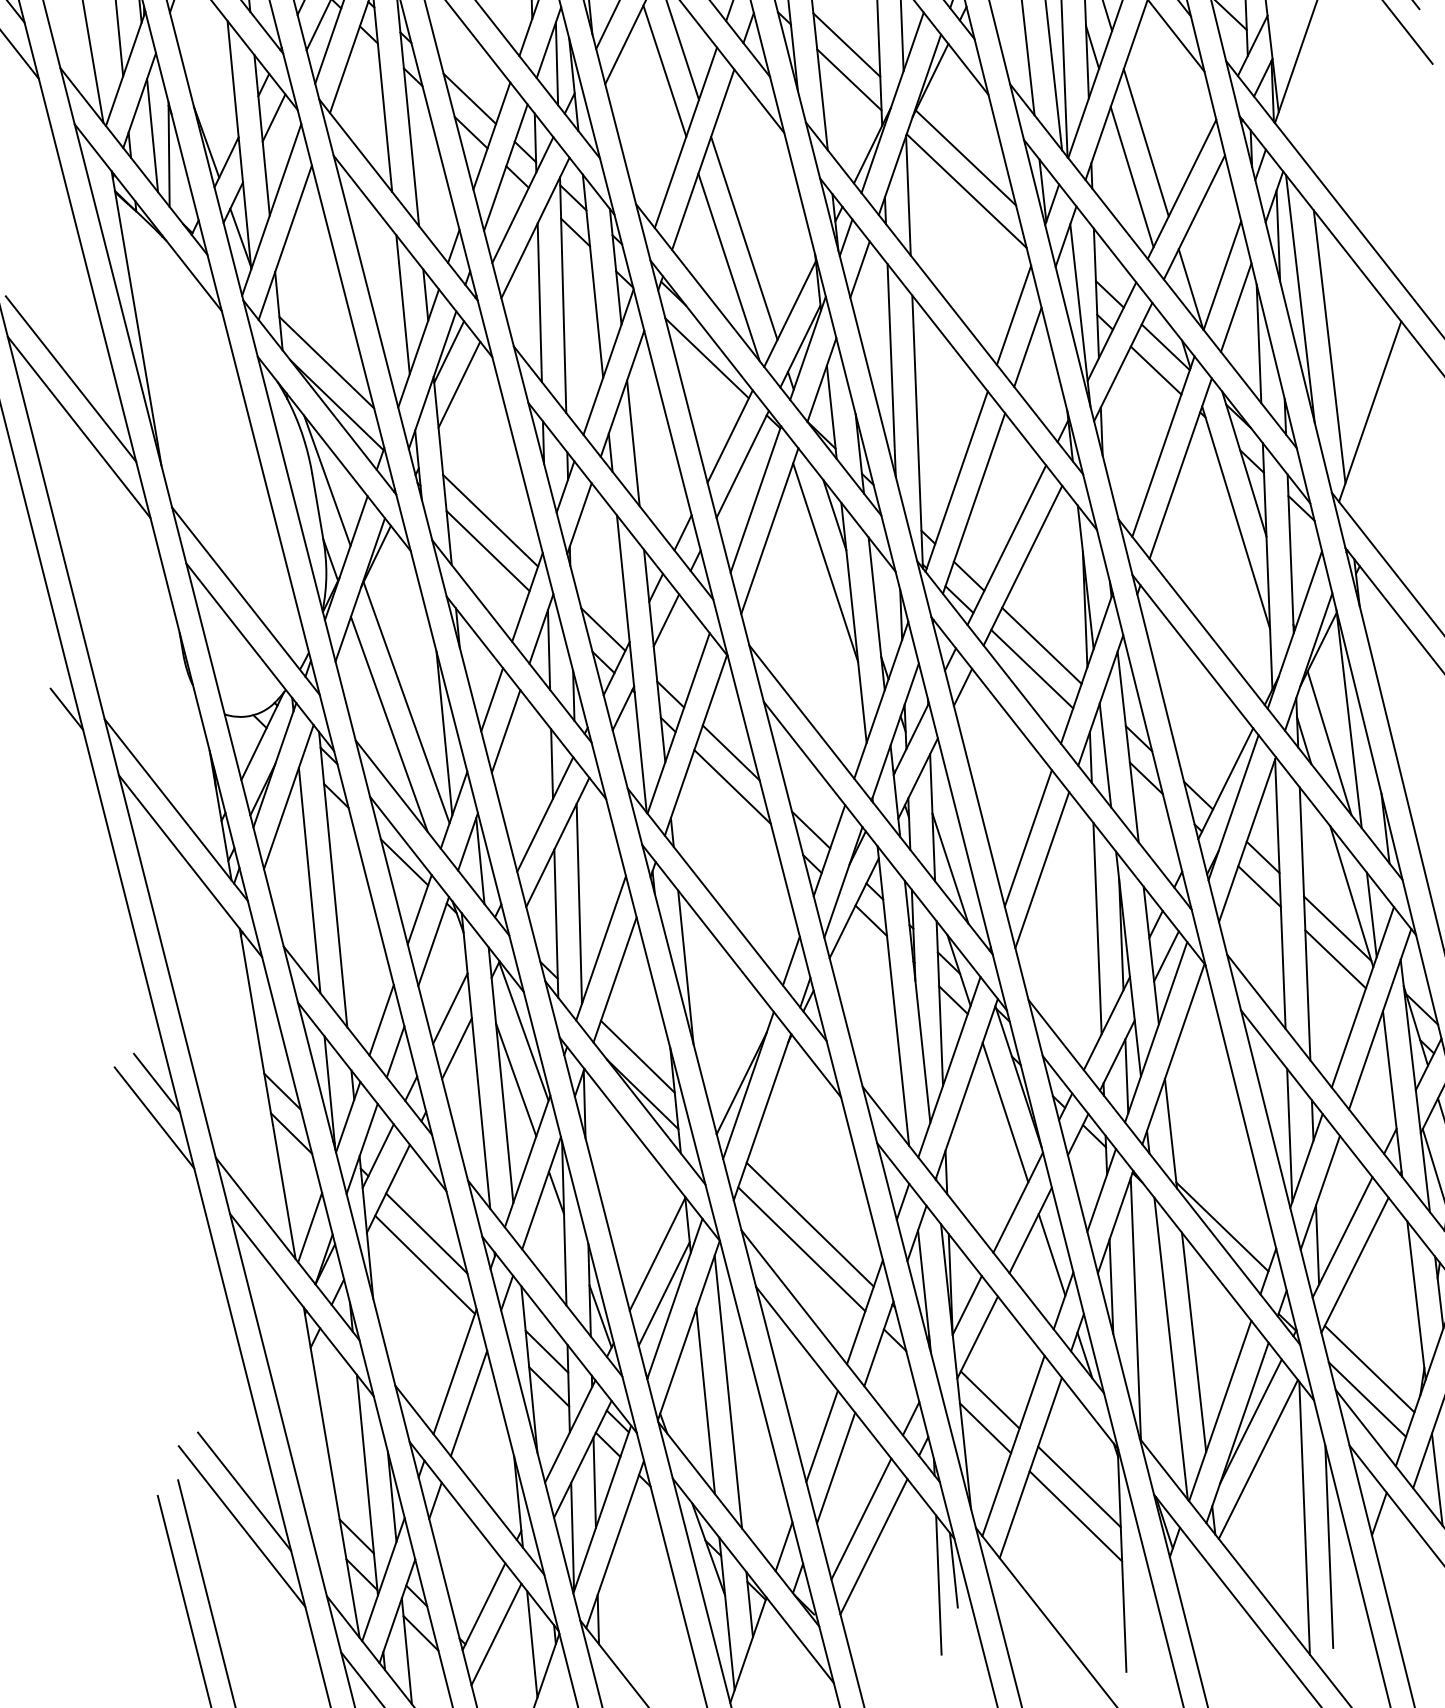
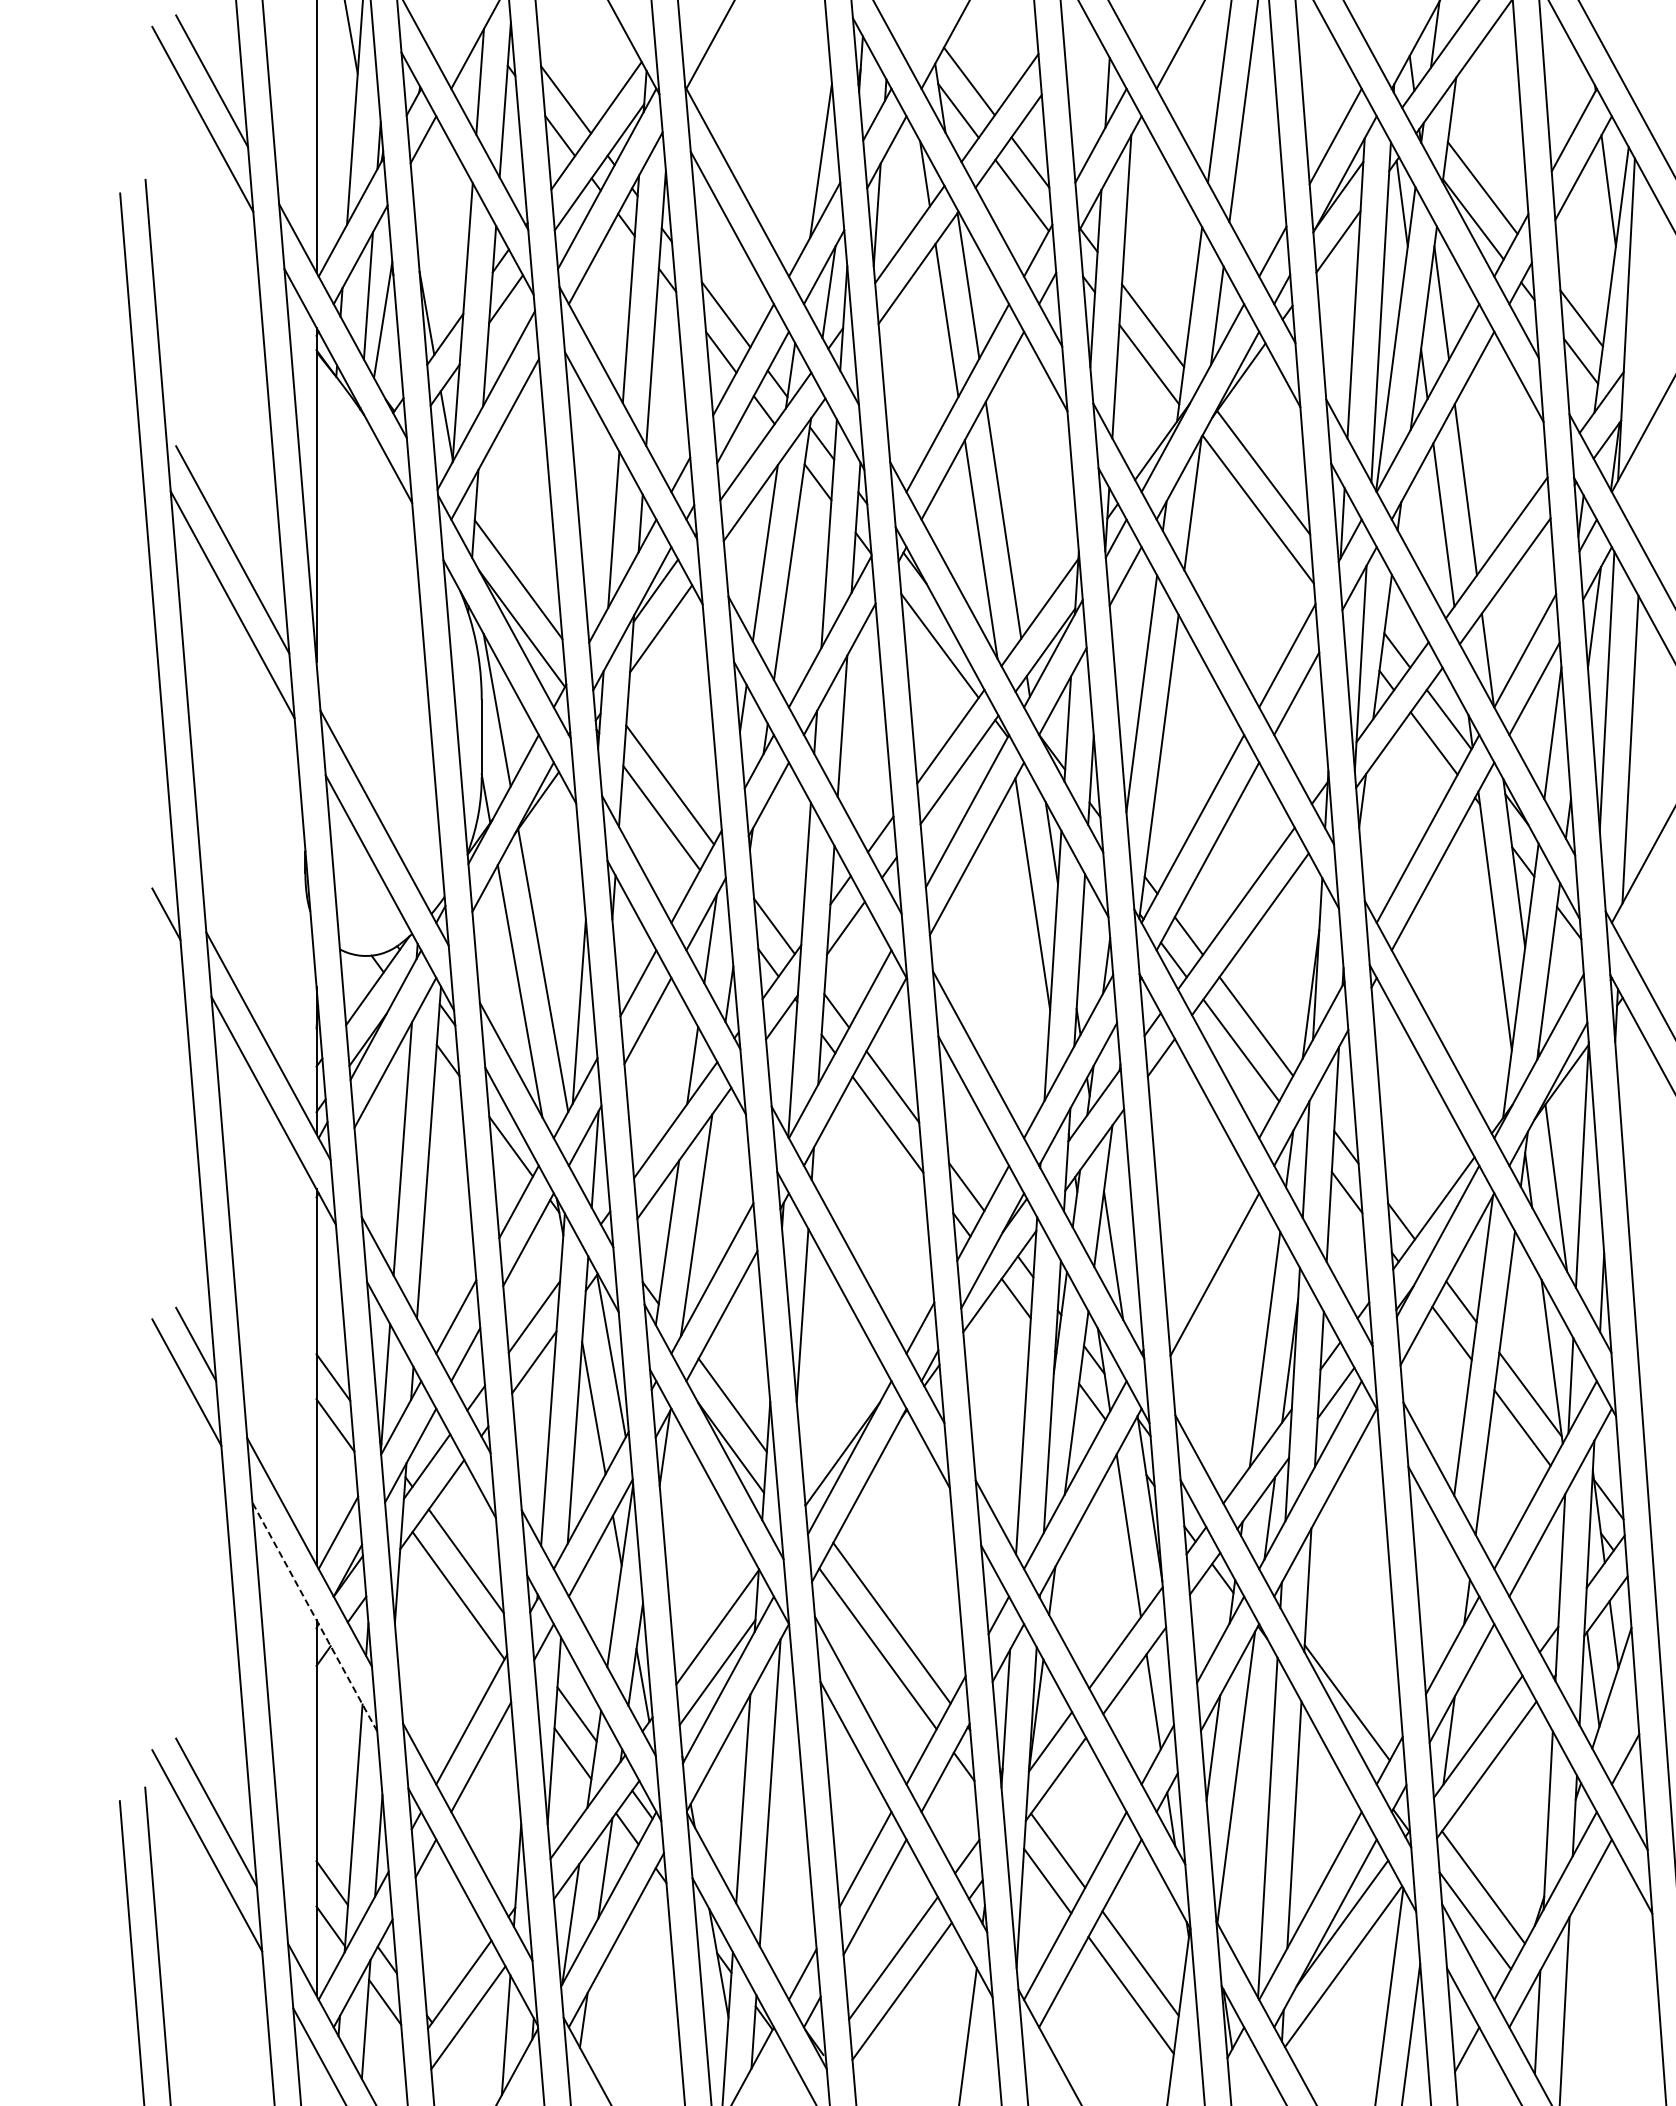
line: (1028, 838) -> (1205, 1236), removed
line: (1289, 1135) -> (1438, 1614), removed
line: (301, 1304) -> (314, 1616), solid -> dashed
line: (953, 1570) -> (985, 2032), removed

